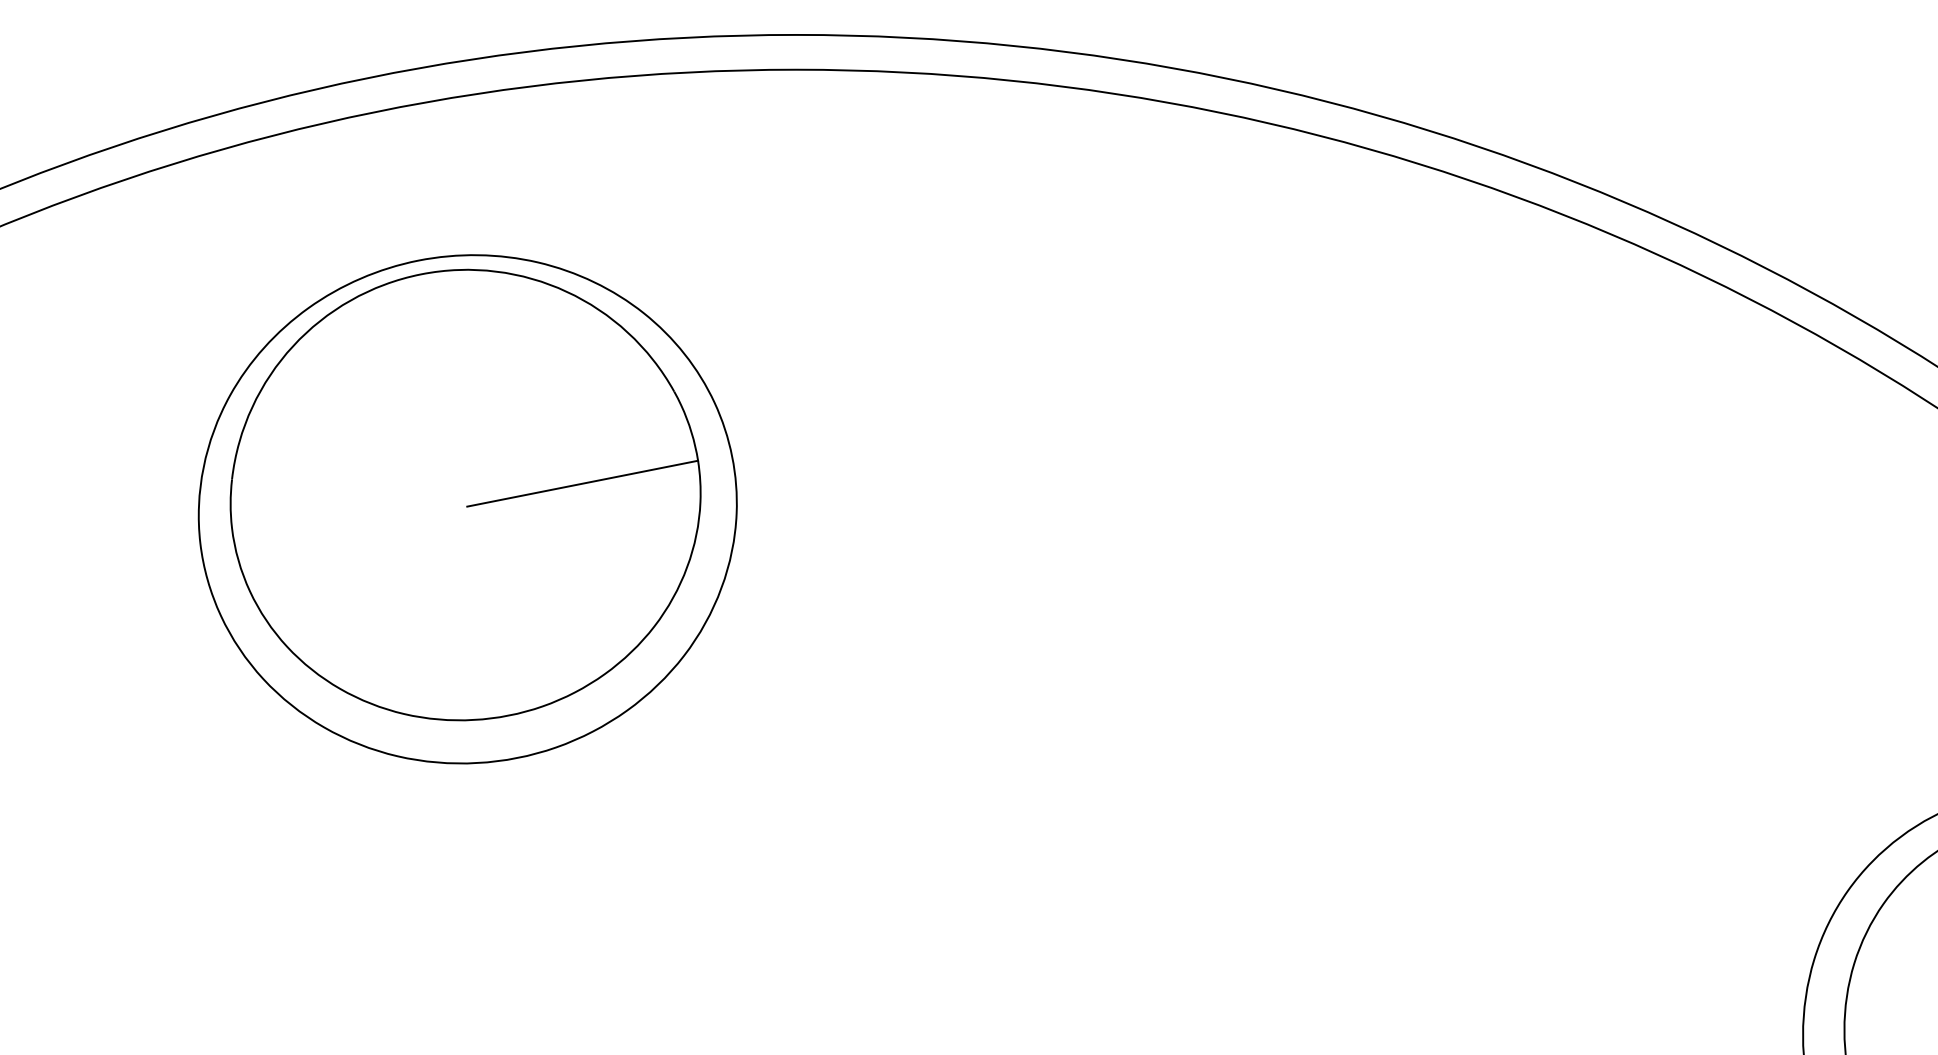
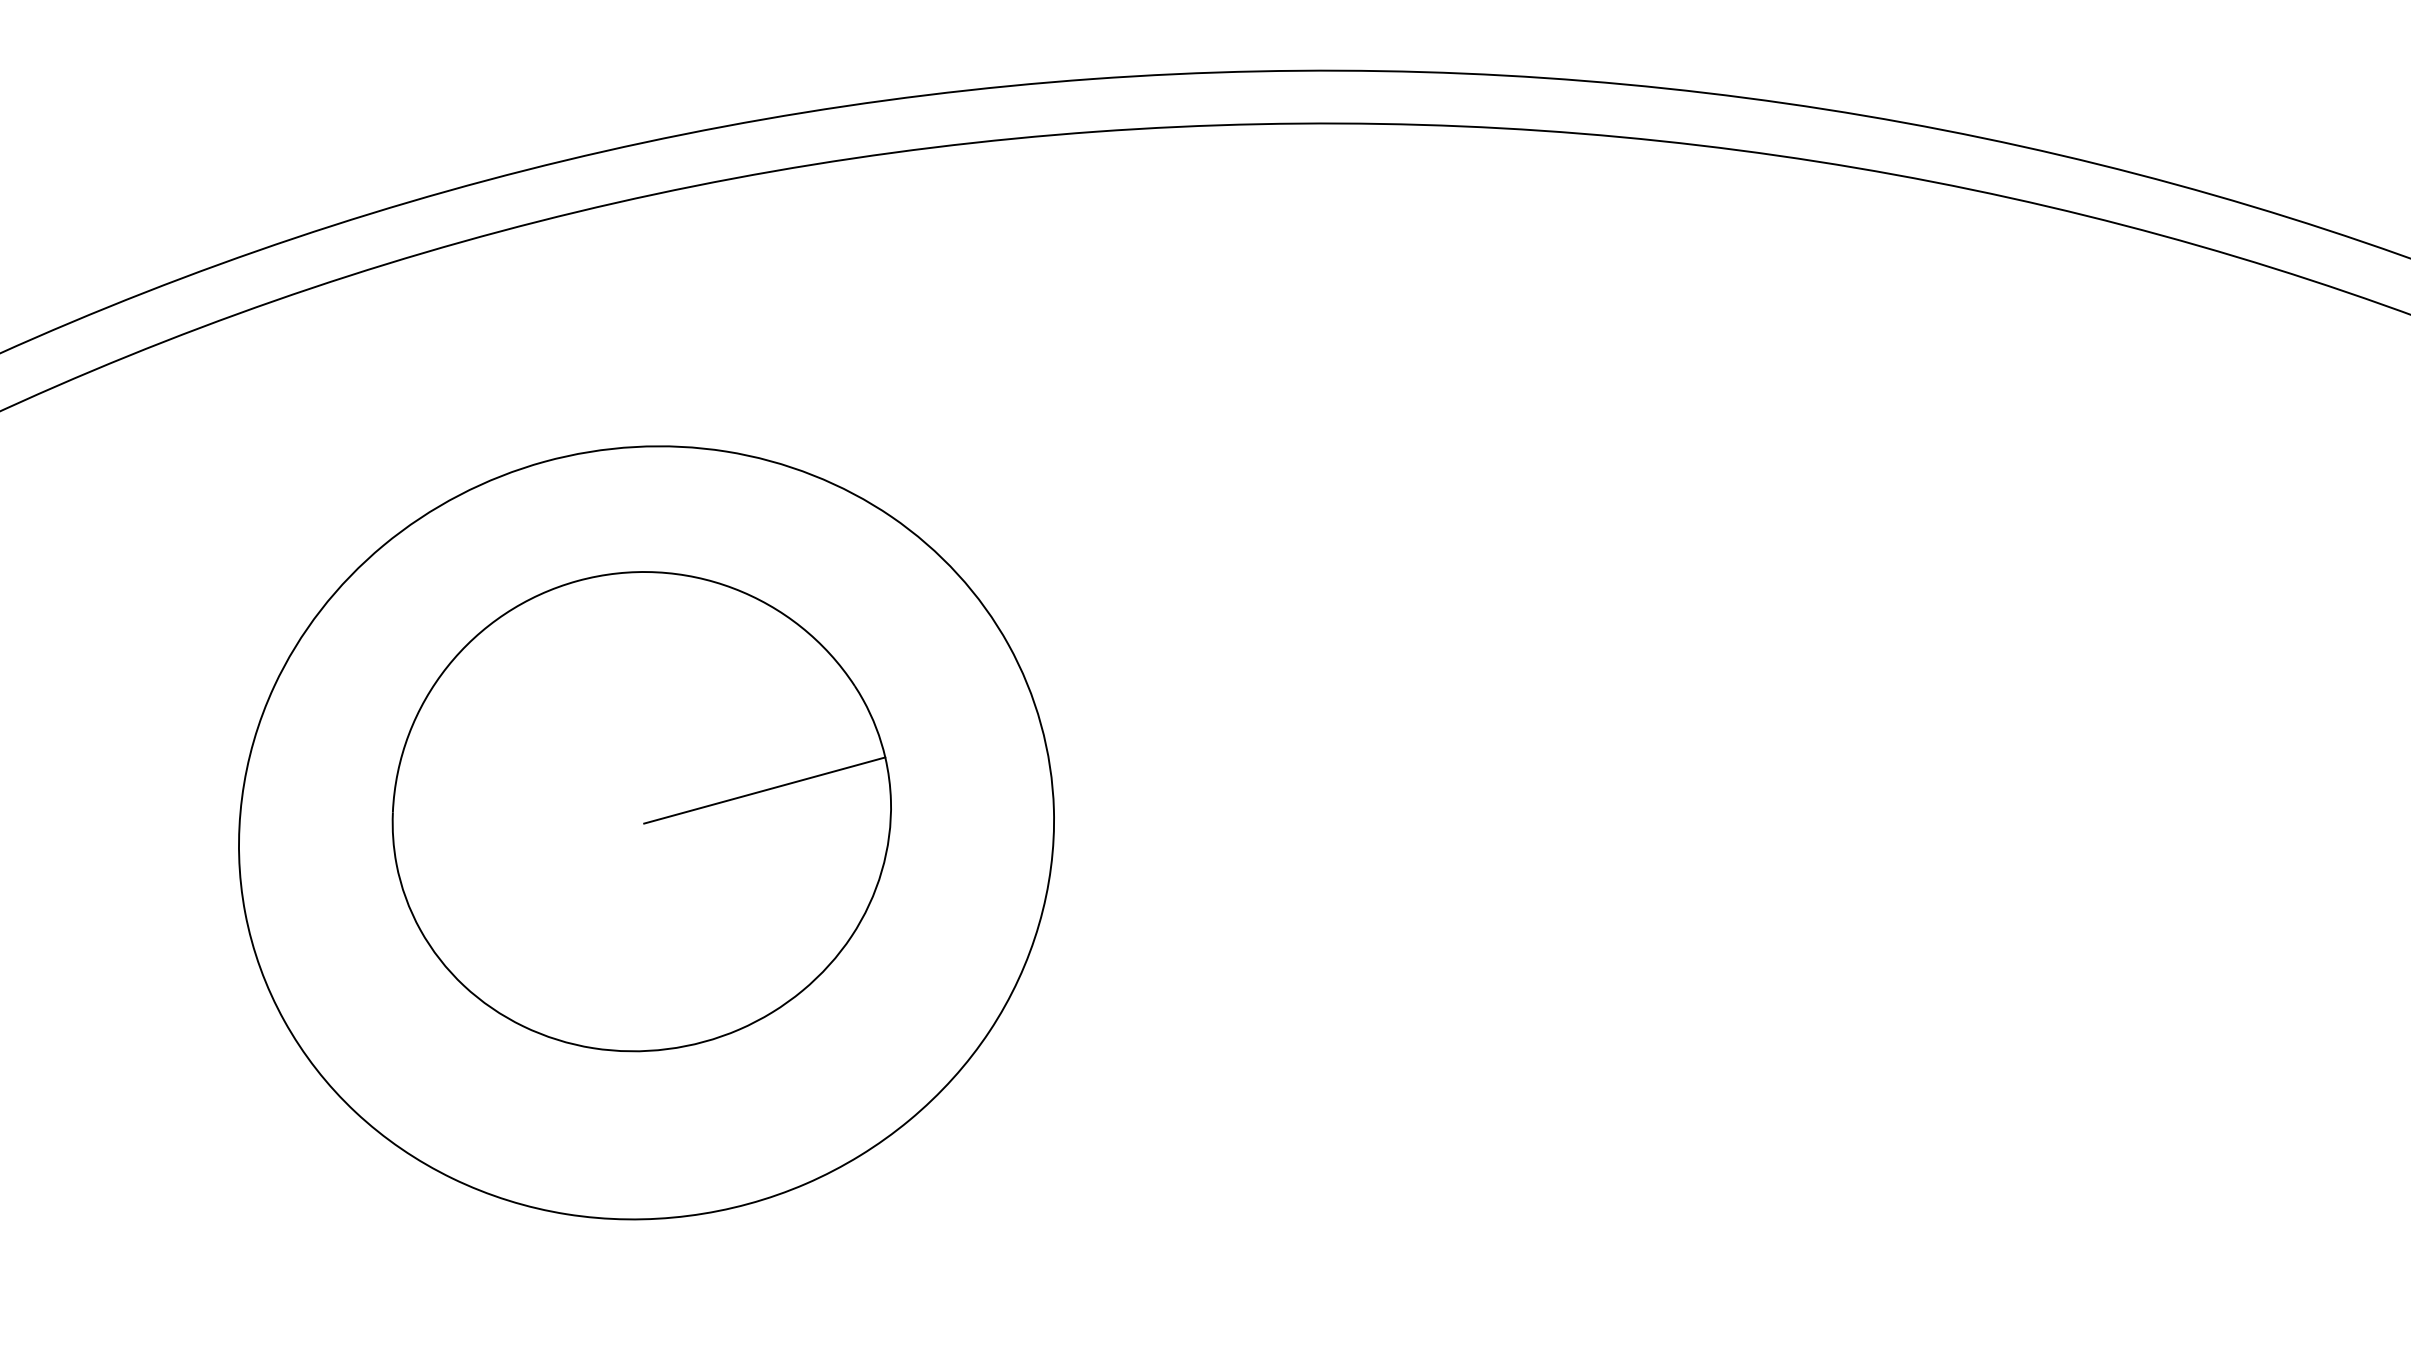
part: (465, 494) -> (641, 810), size x0.7

